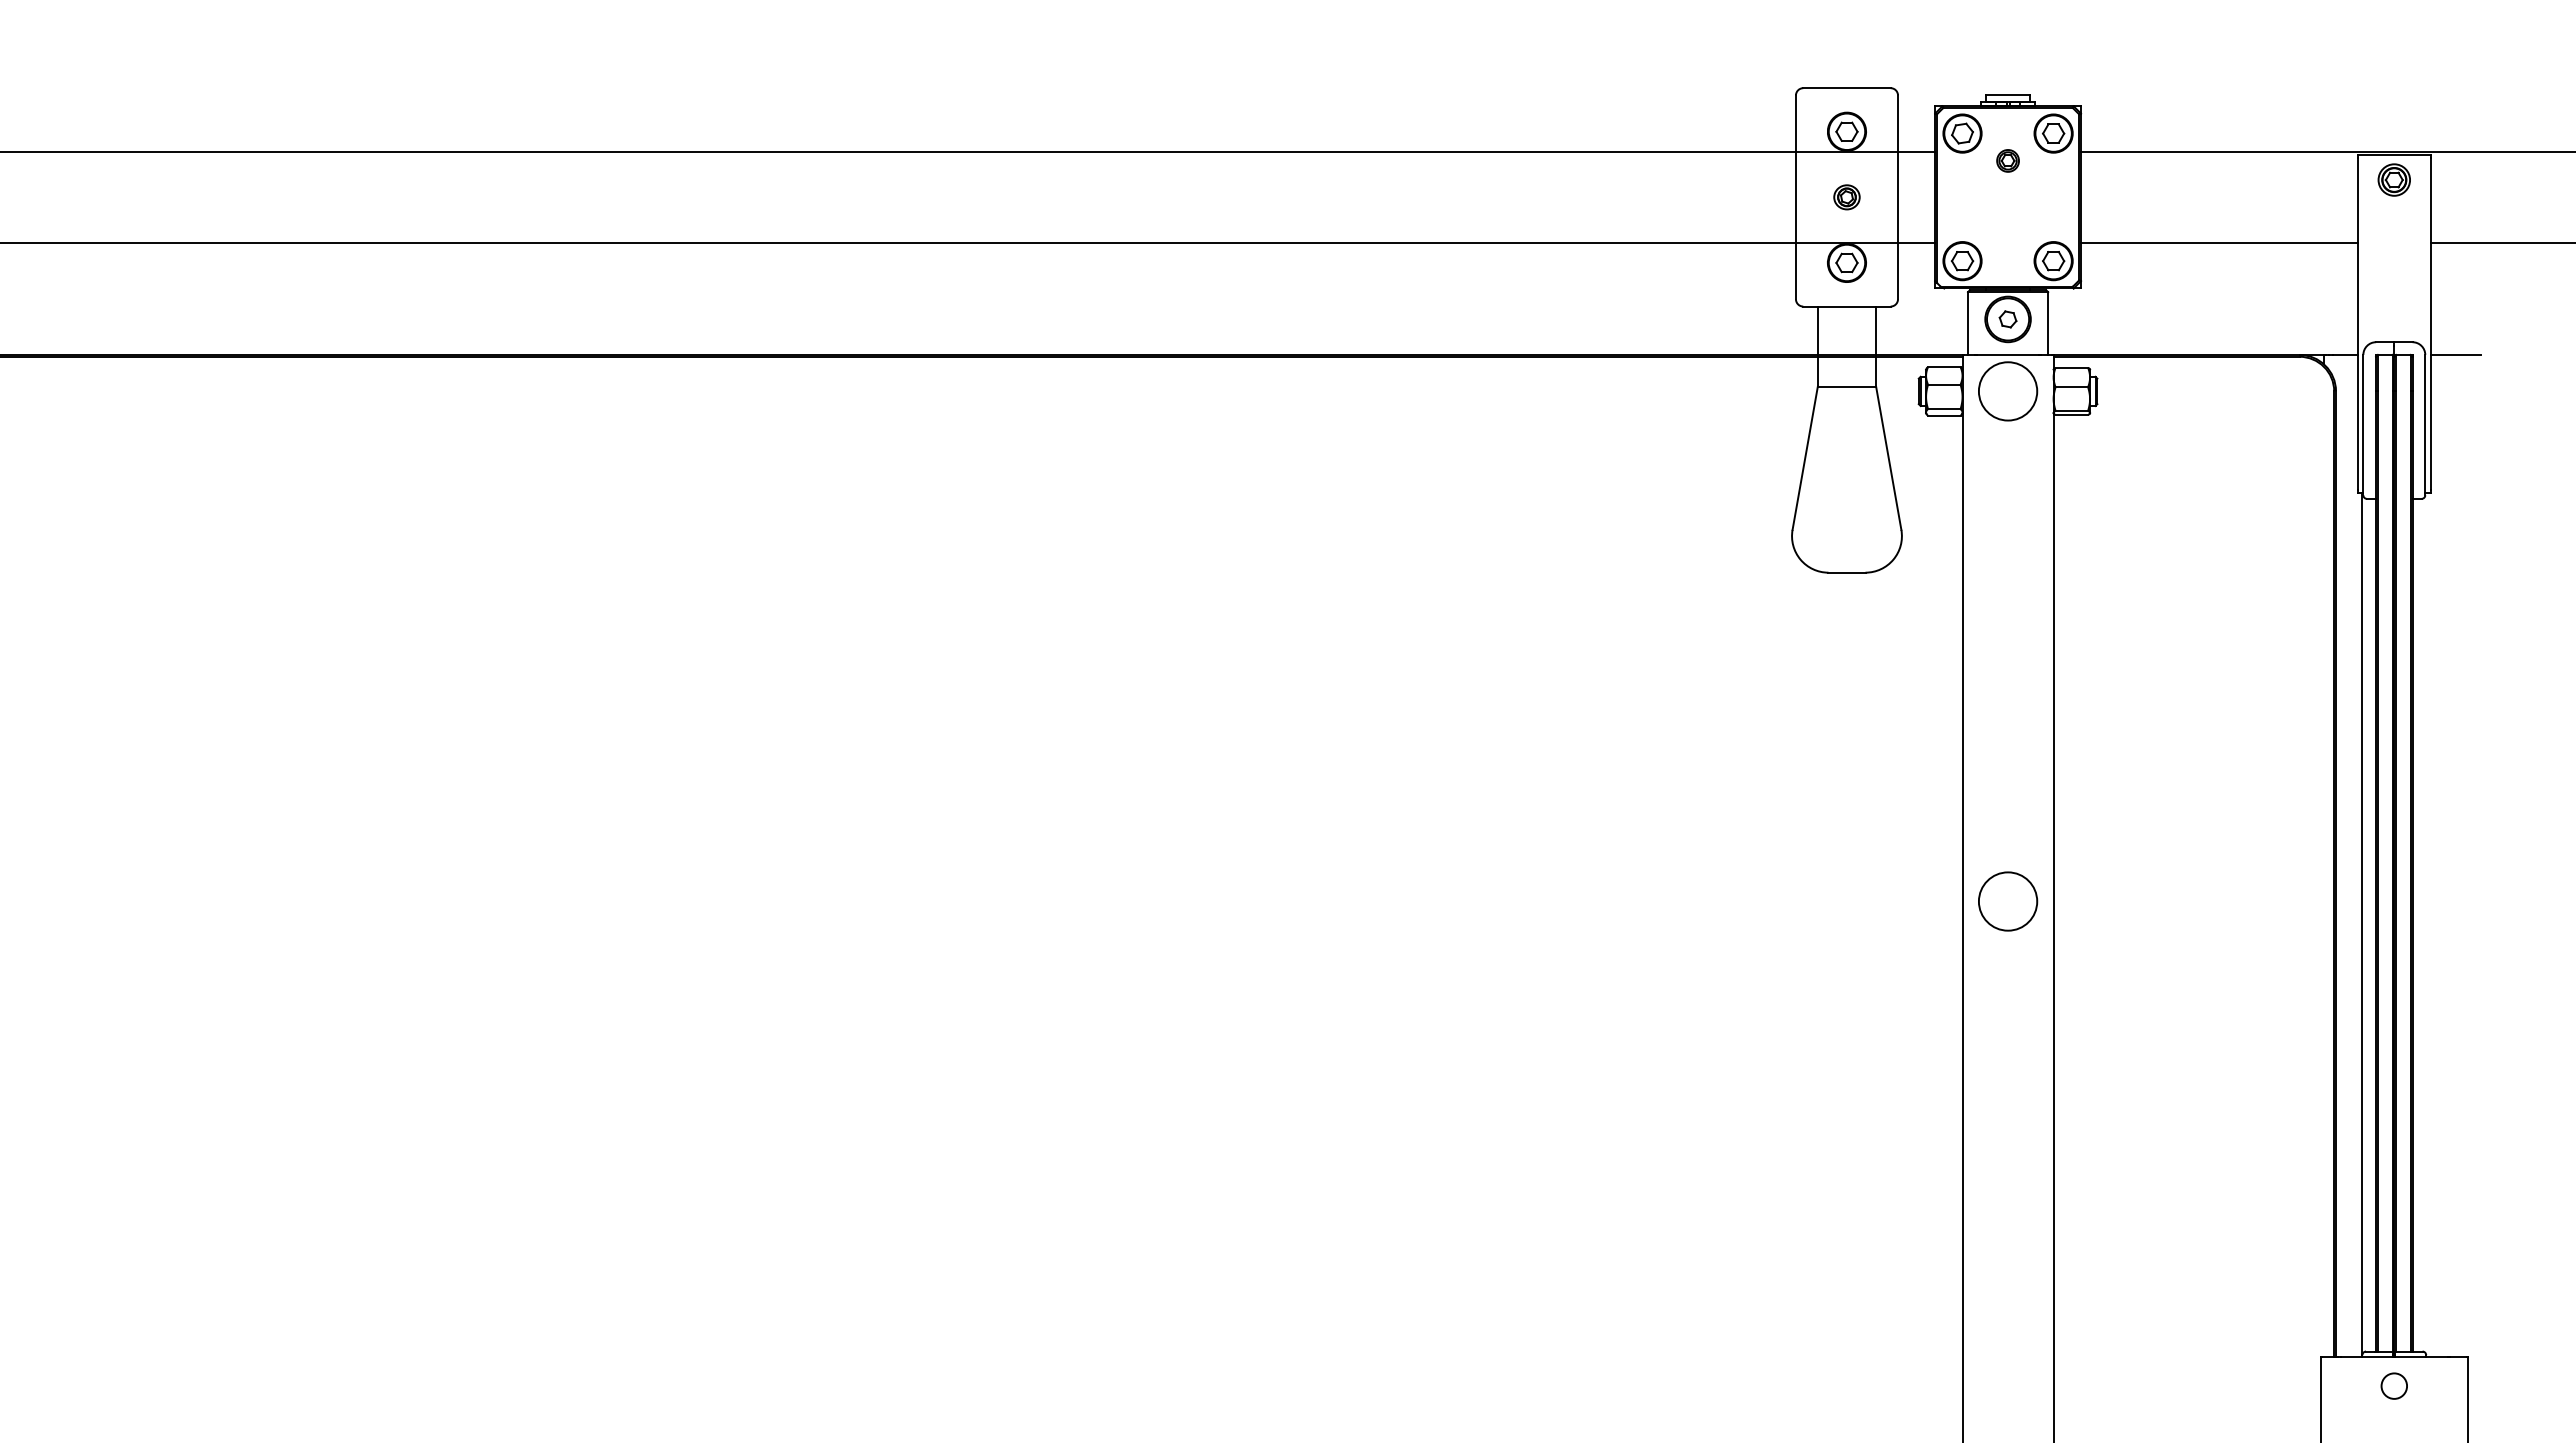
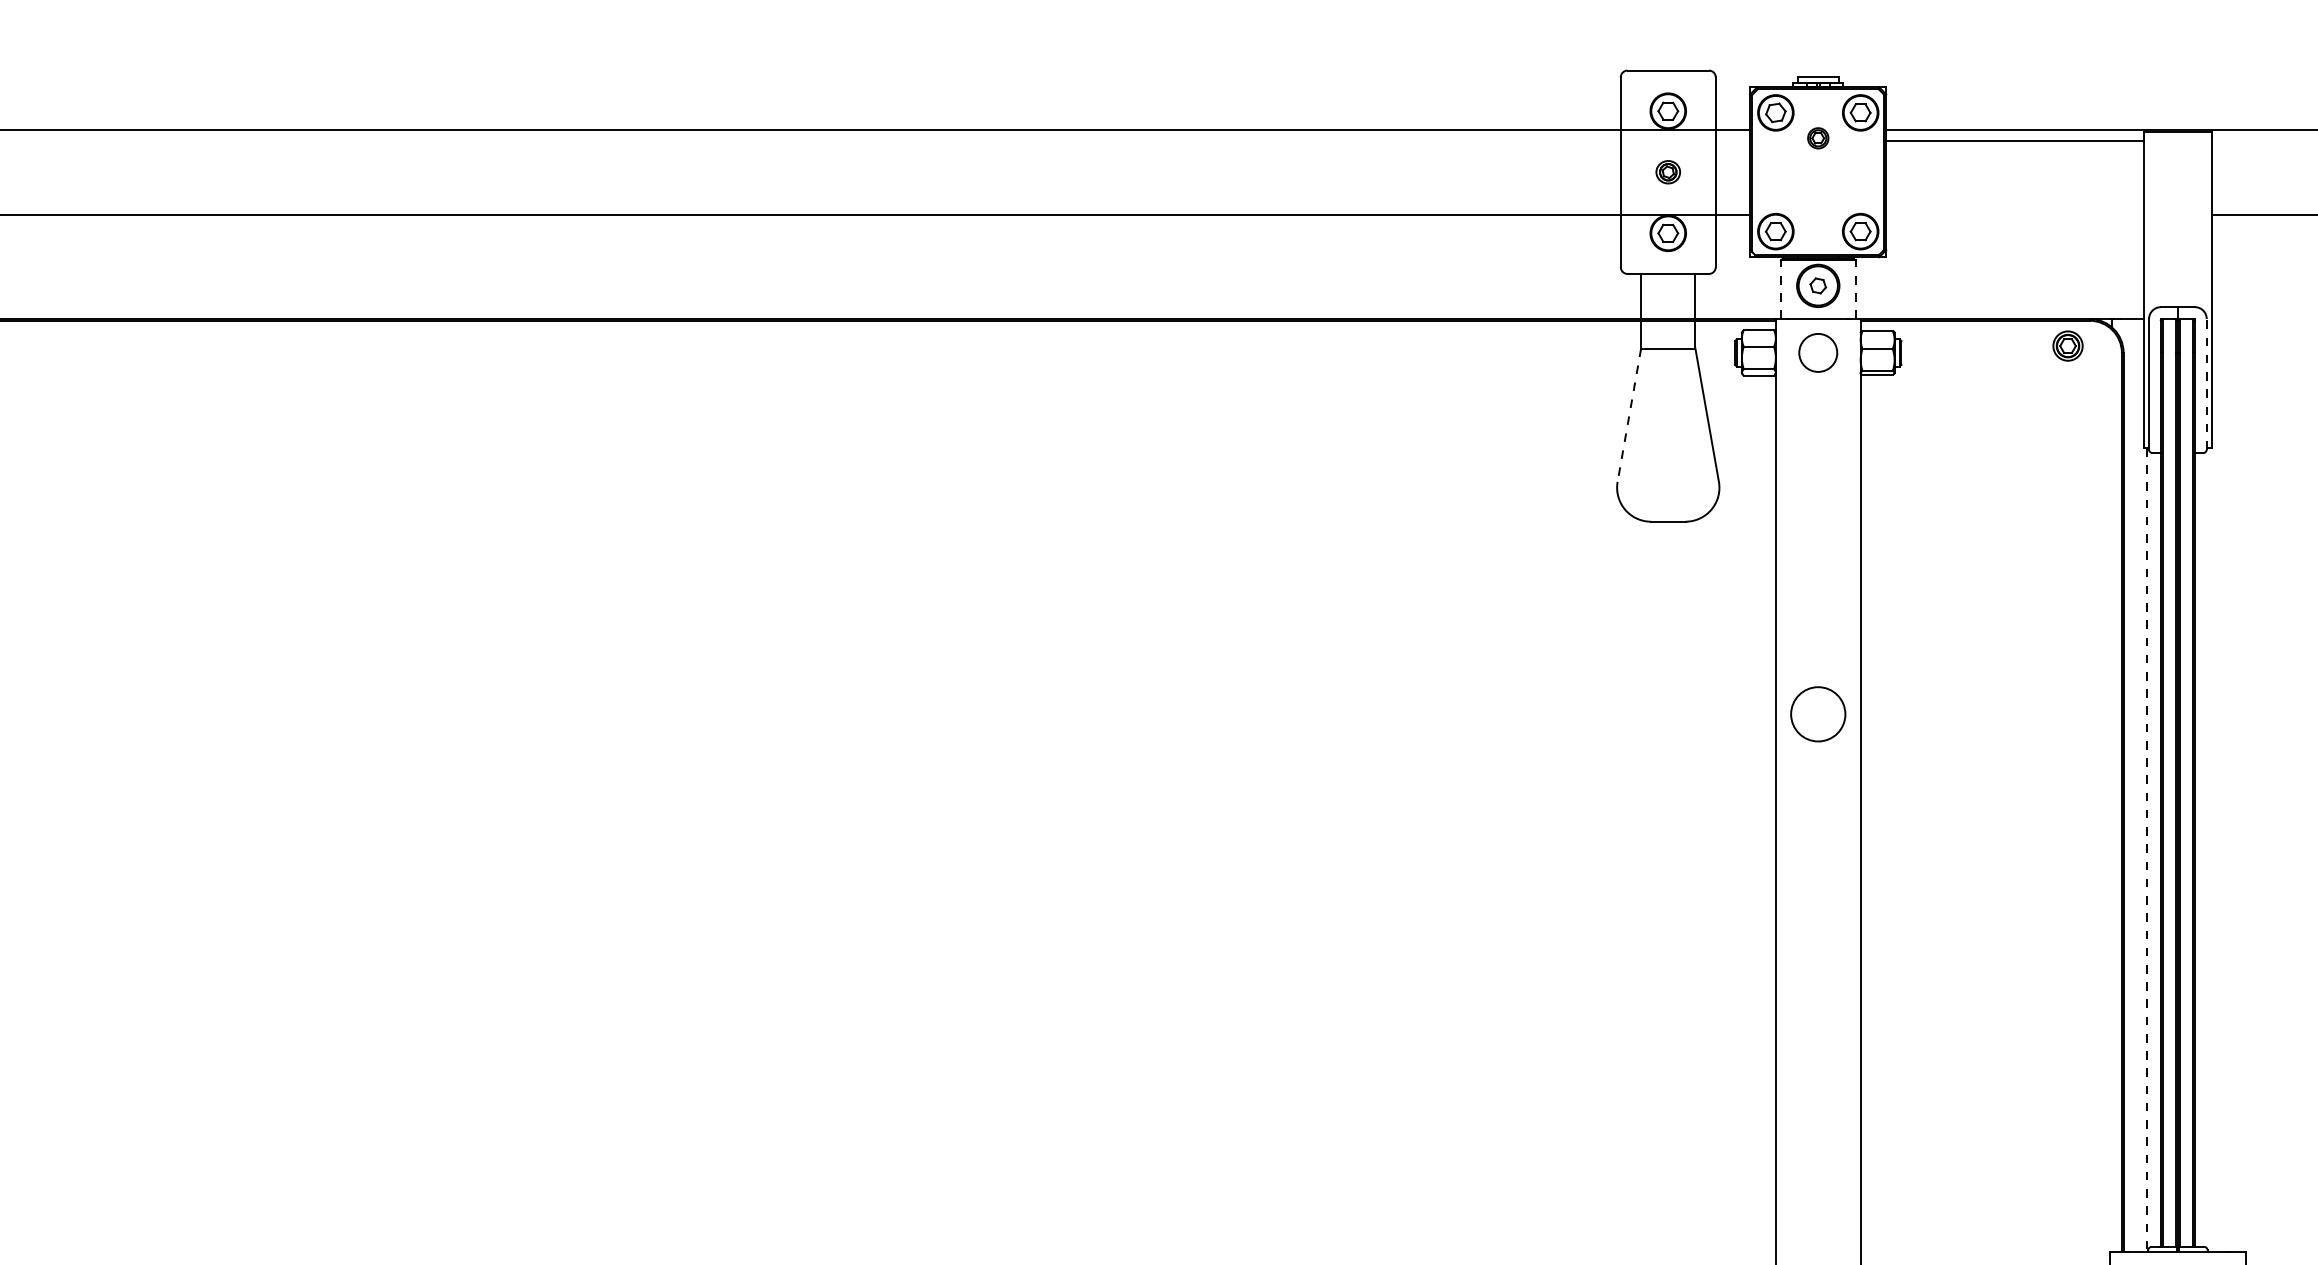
part: (2393, 179) -> (2067, 345), moved
line: (2218, 242) -> (2014, 140), moved
line: (1967, 323) -> (1780, 289), solid -> dashed
line: (2048, 323) -> (1855, 289), solid -> dashed
line: (2455, 354) -> (2234, 318), removed
circle: (2007, 391) -> (1817, 353), size x0.7
line: (2425, 424) -> (2206, 383), solid -> dashed
line: (1805, 458) -> (1629, 415), solid -> dashed
circle: (2008, 901) -> (1818, 714), moved
line: (2361, 925) -> (2147, 850), solid -> dashed

